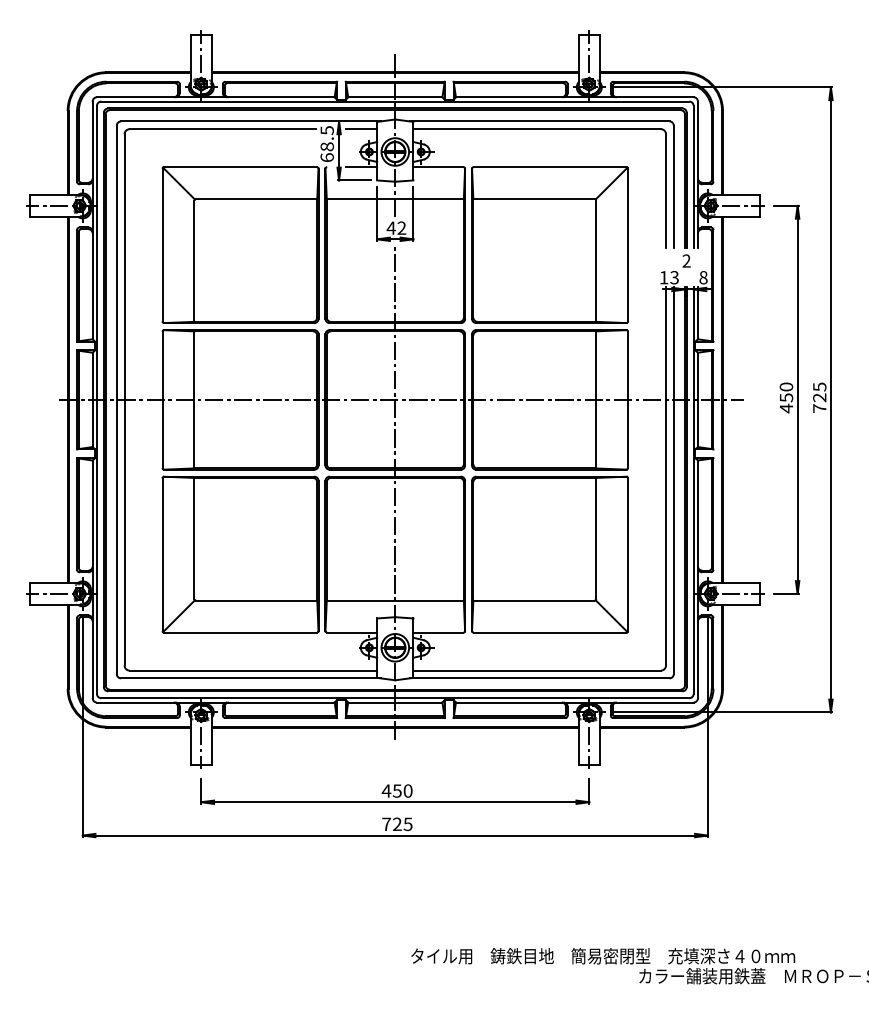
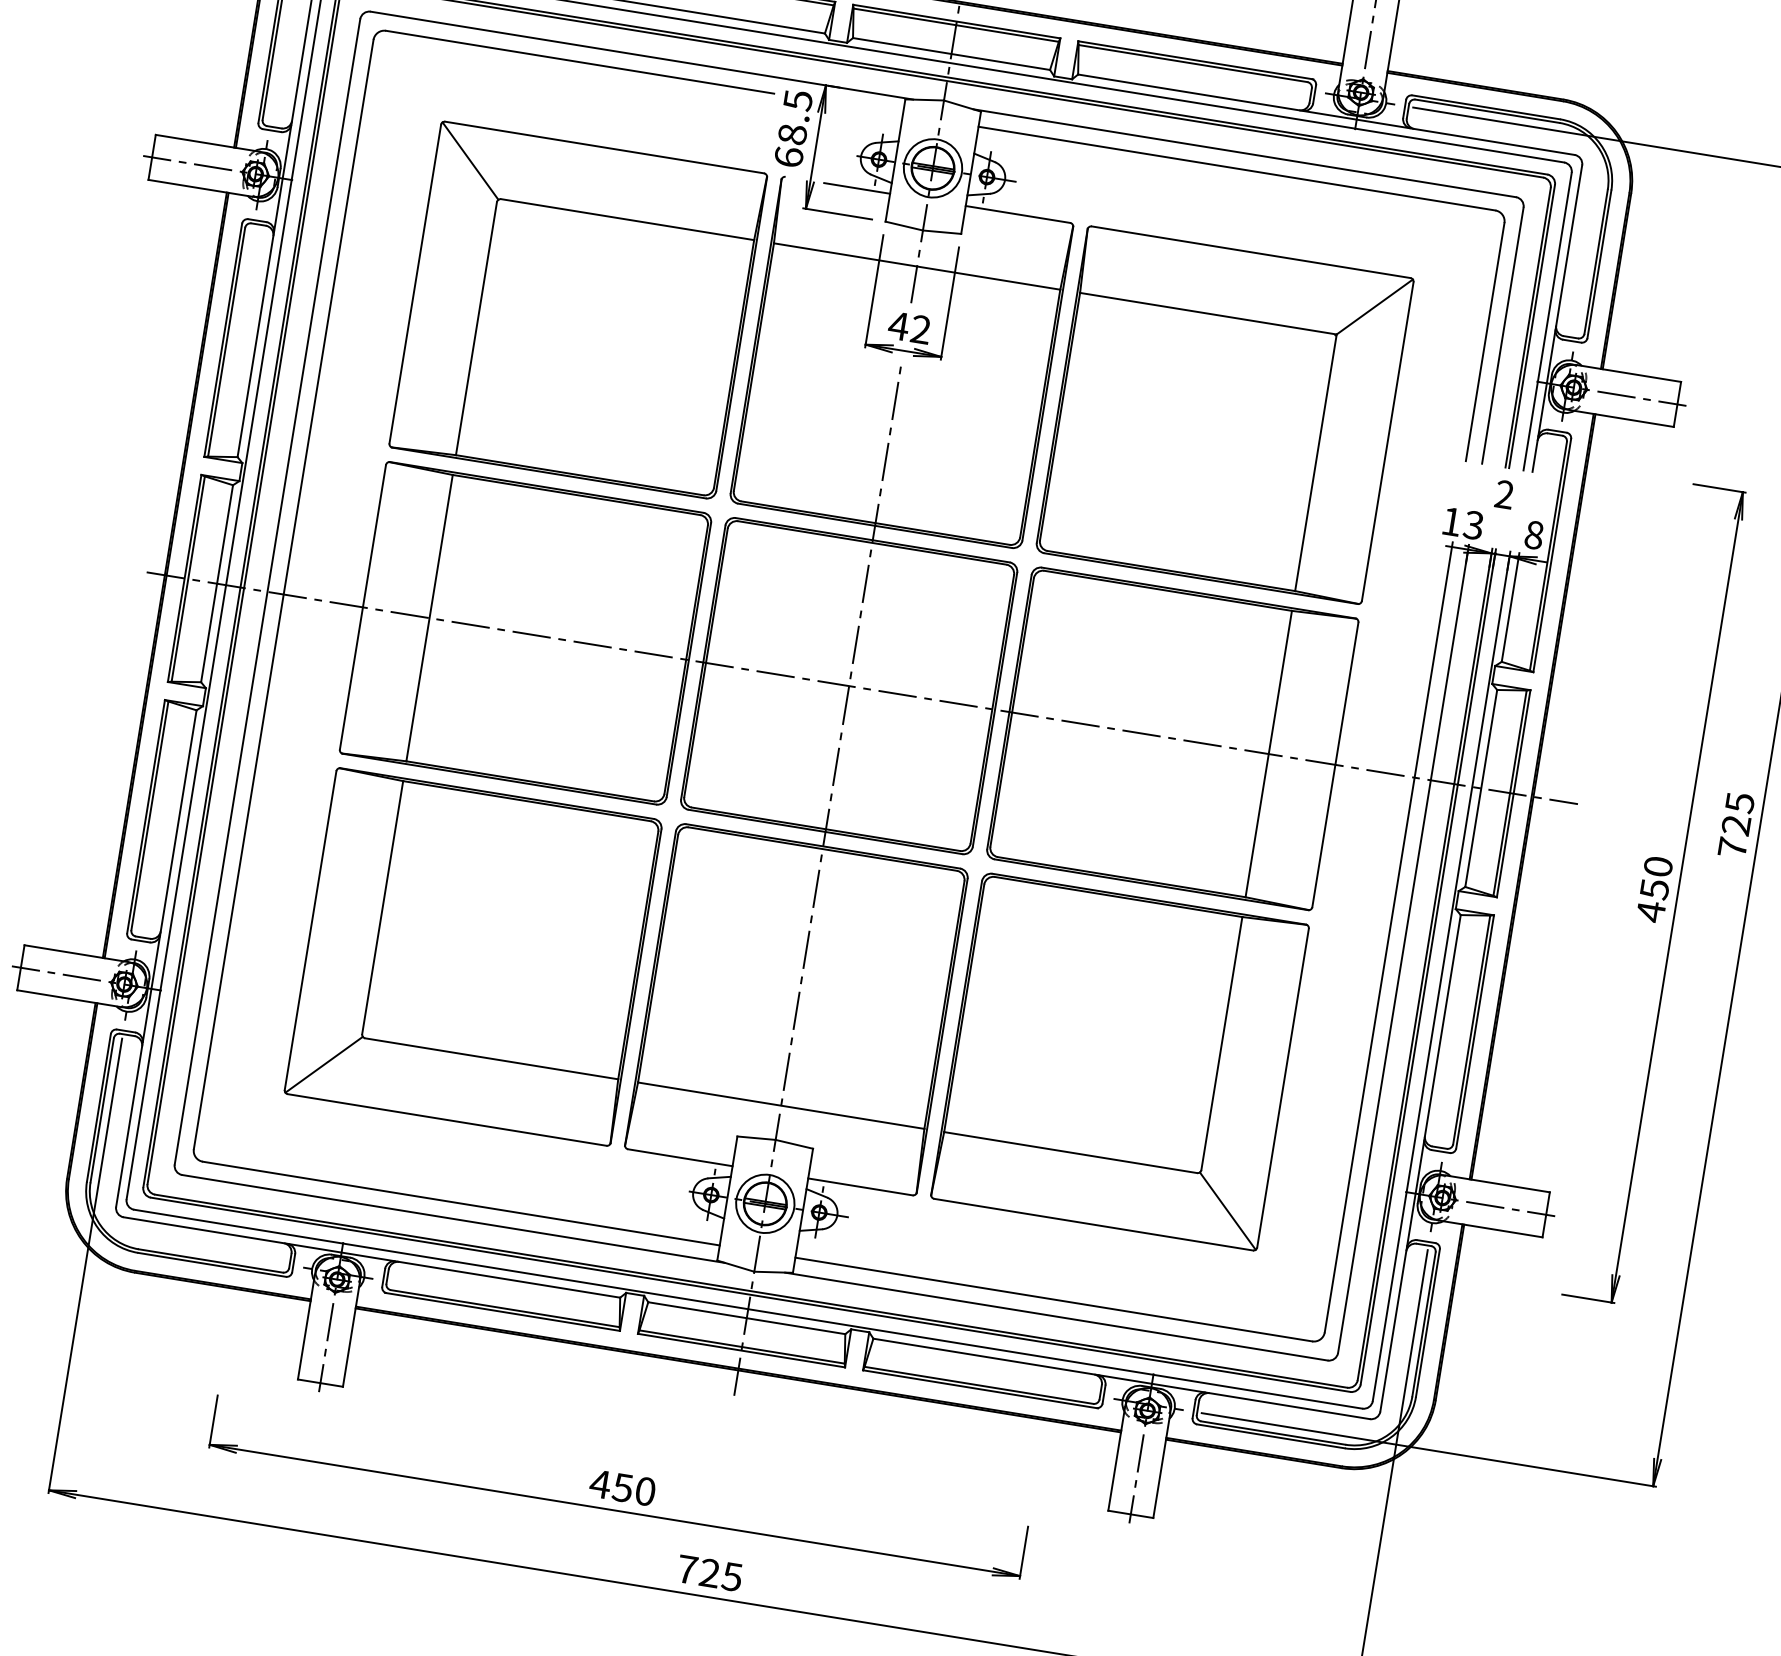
line: (361, 129) -> (870, 109), removed
part: (786, 399) -> (1654, 892), moved
part: (395, 791) -> (618, 1488), moved

